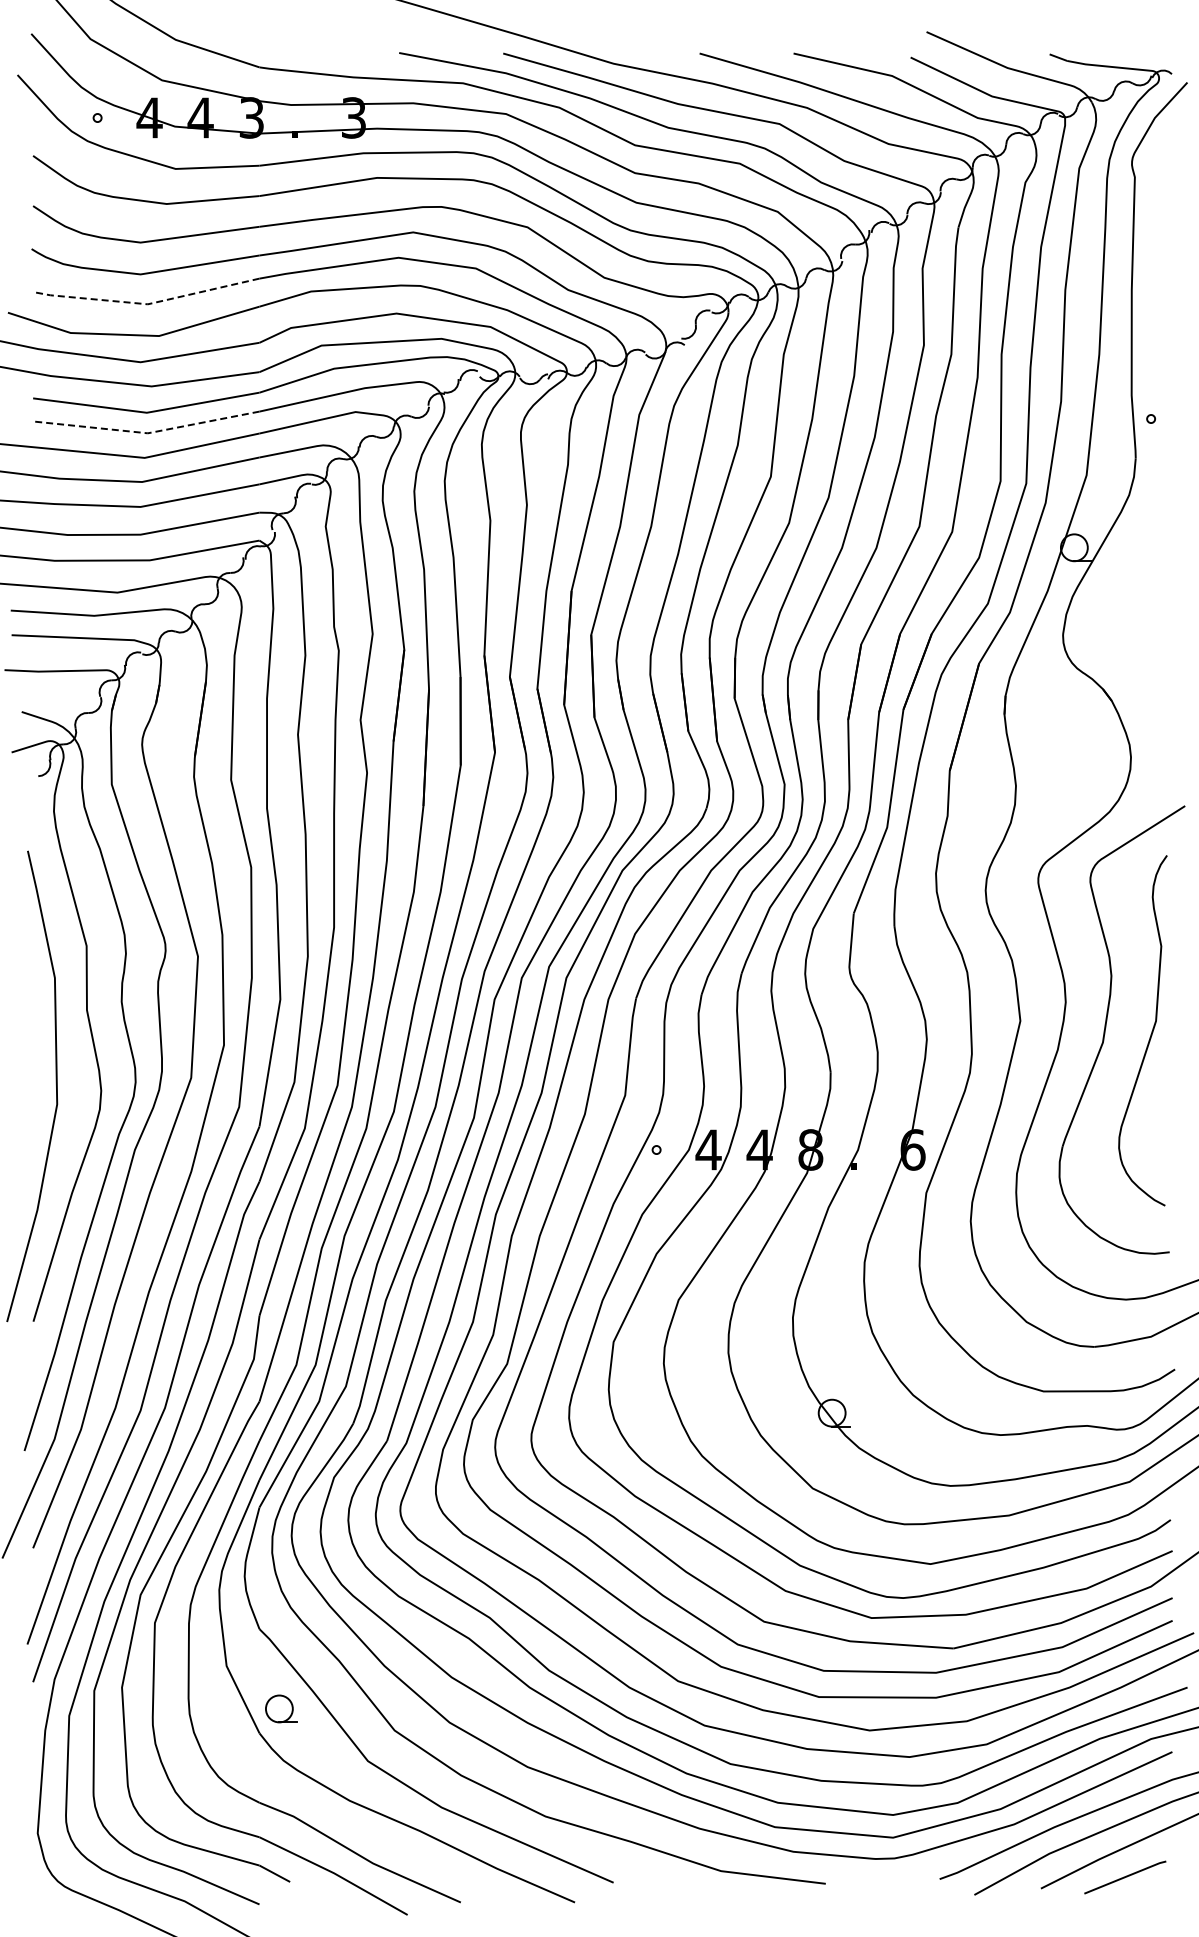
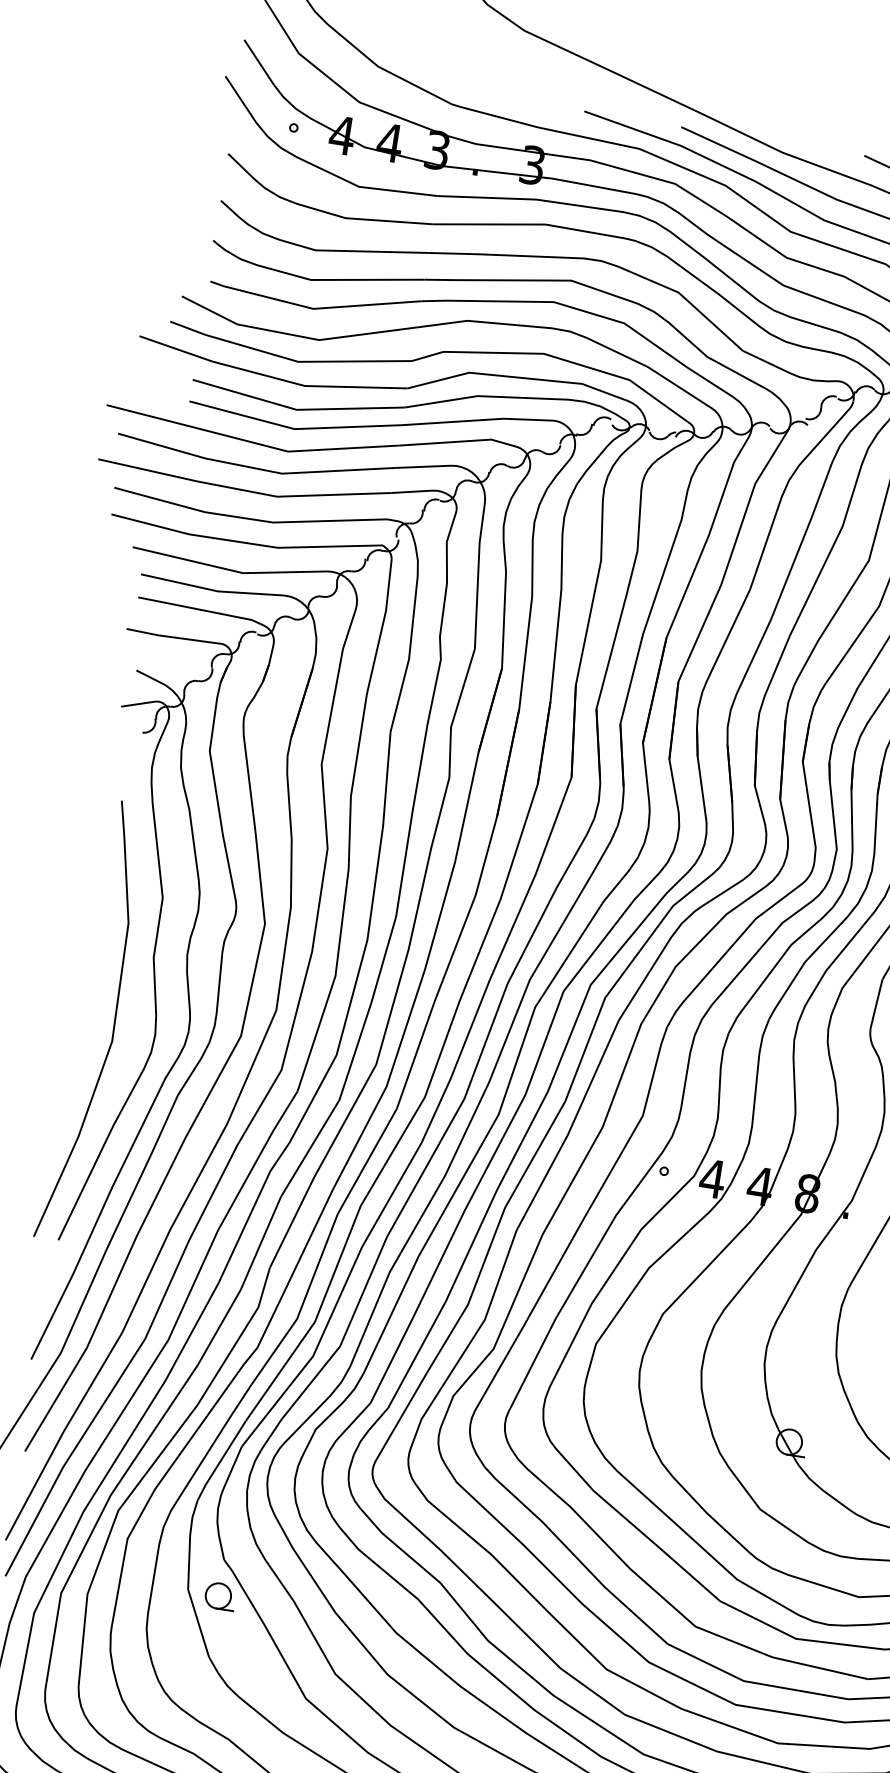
line: (147, 304) -> (313, 309), dashed -> solid
line: (146, 433) -> (293, 429), dashed -> solid
part: (281, 1708) -> (220, 1595), moved

